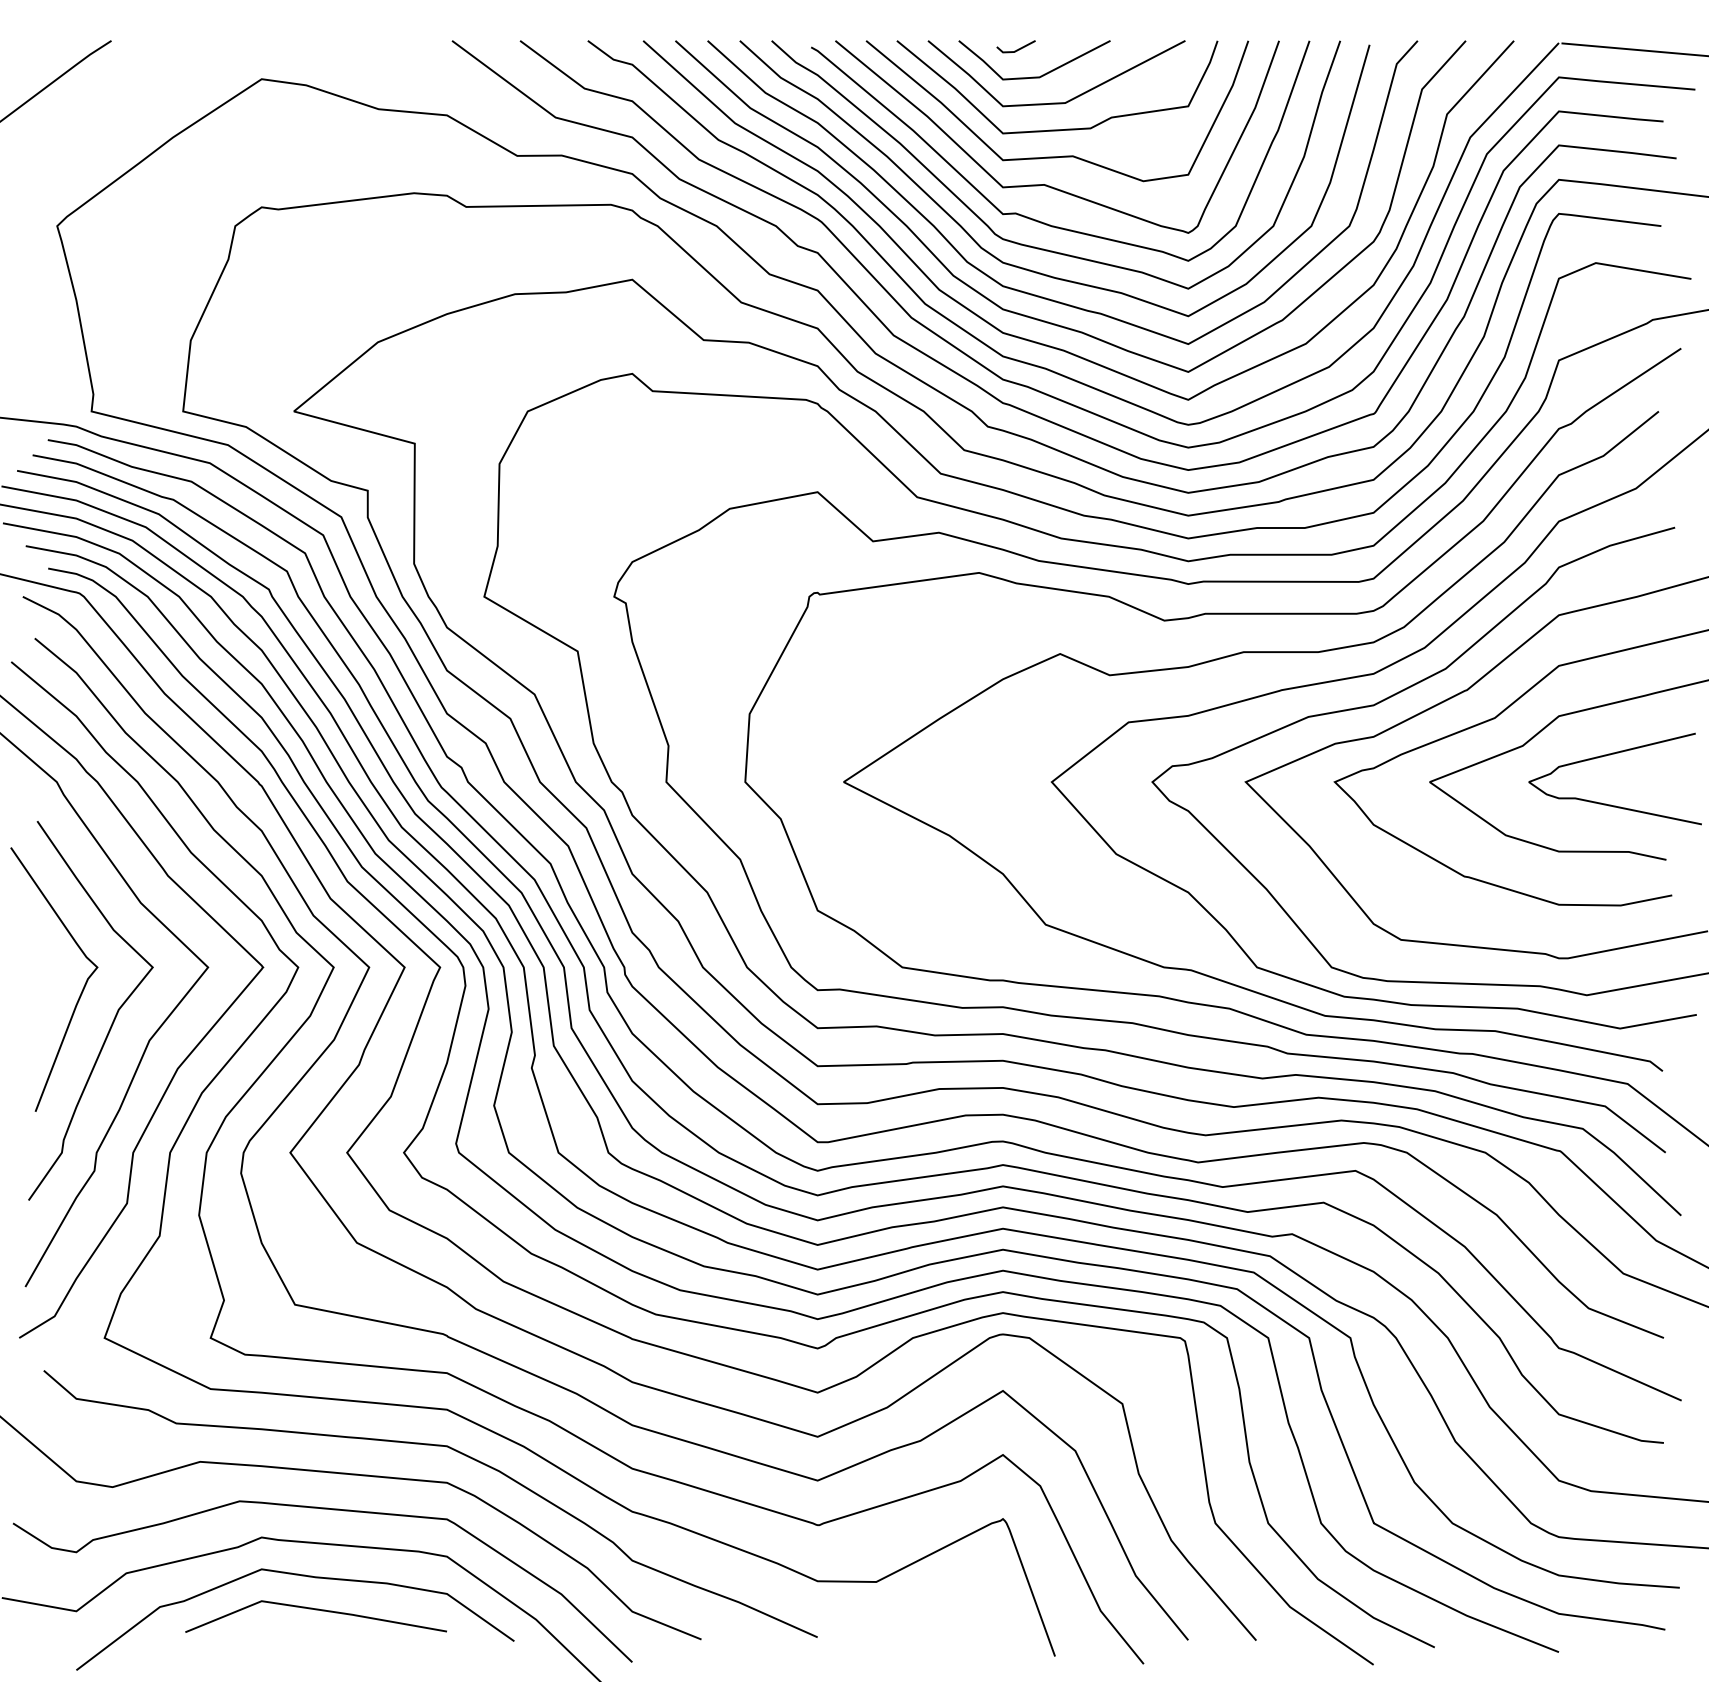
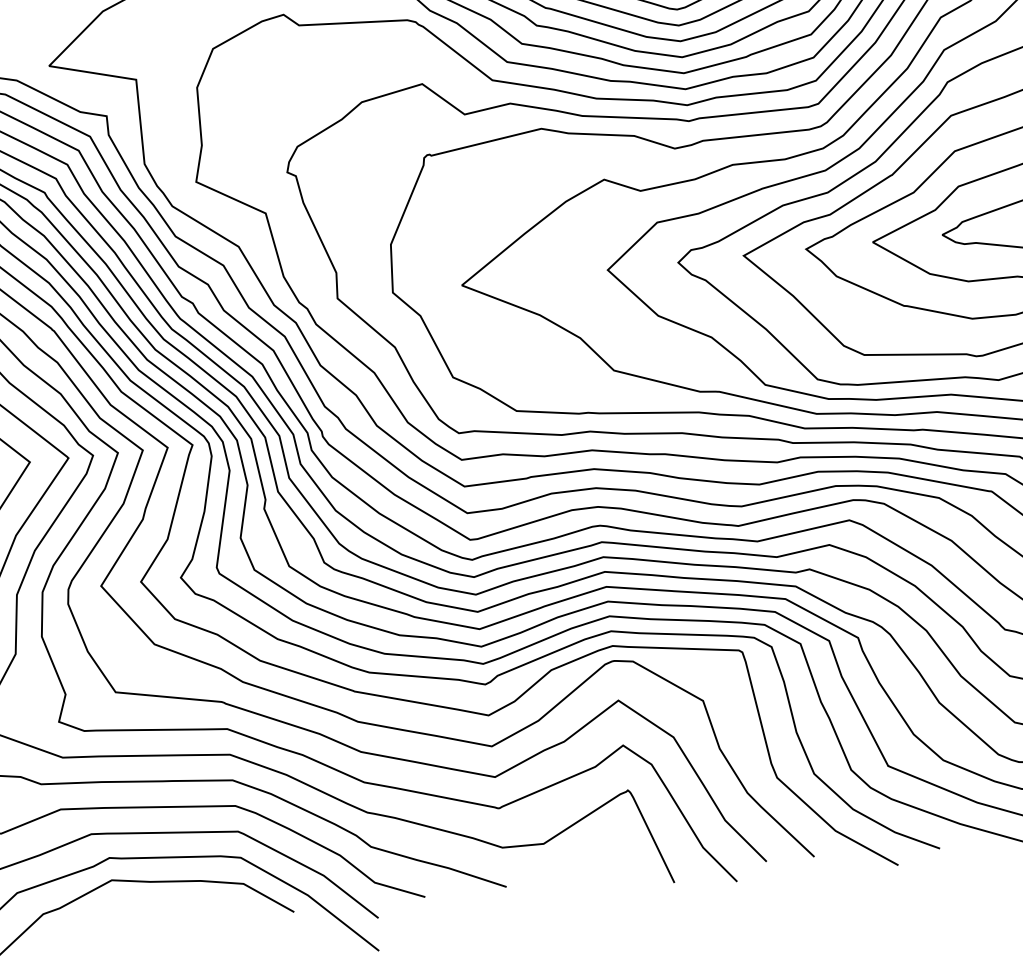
line: (315, 1610) -> (152, 905), removed

